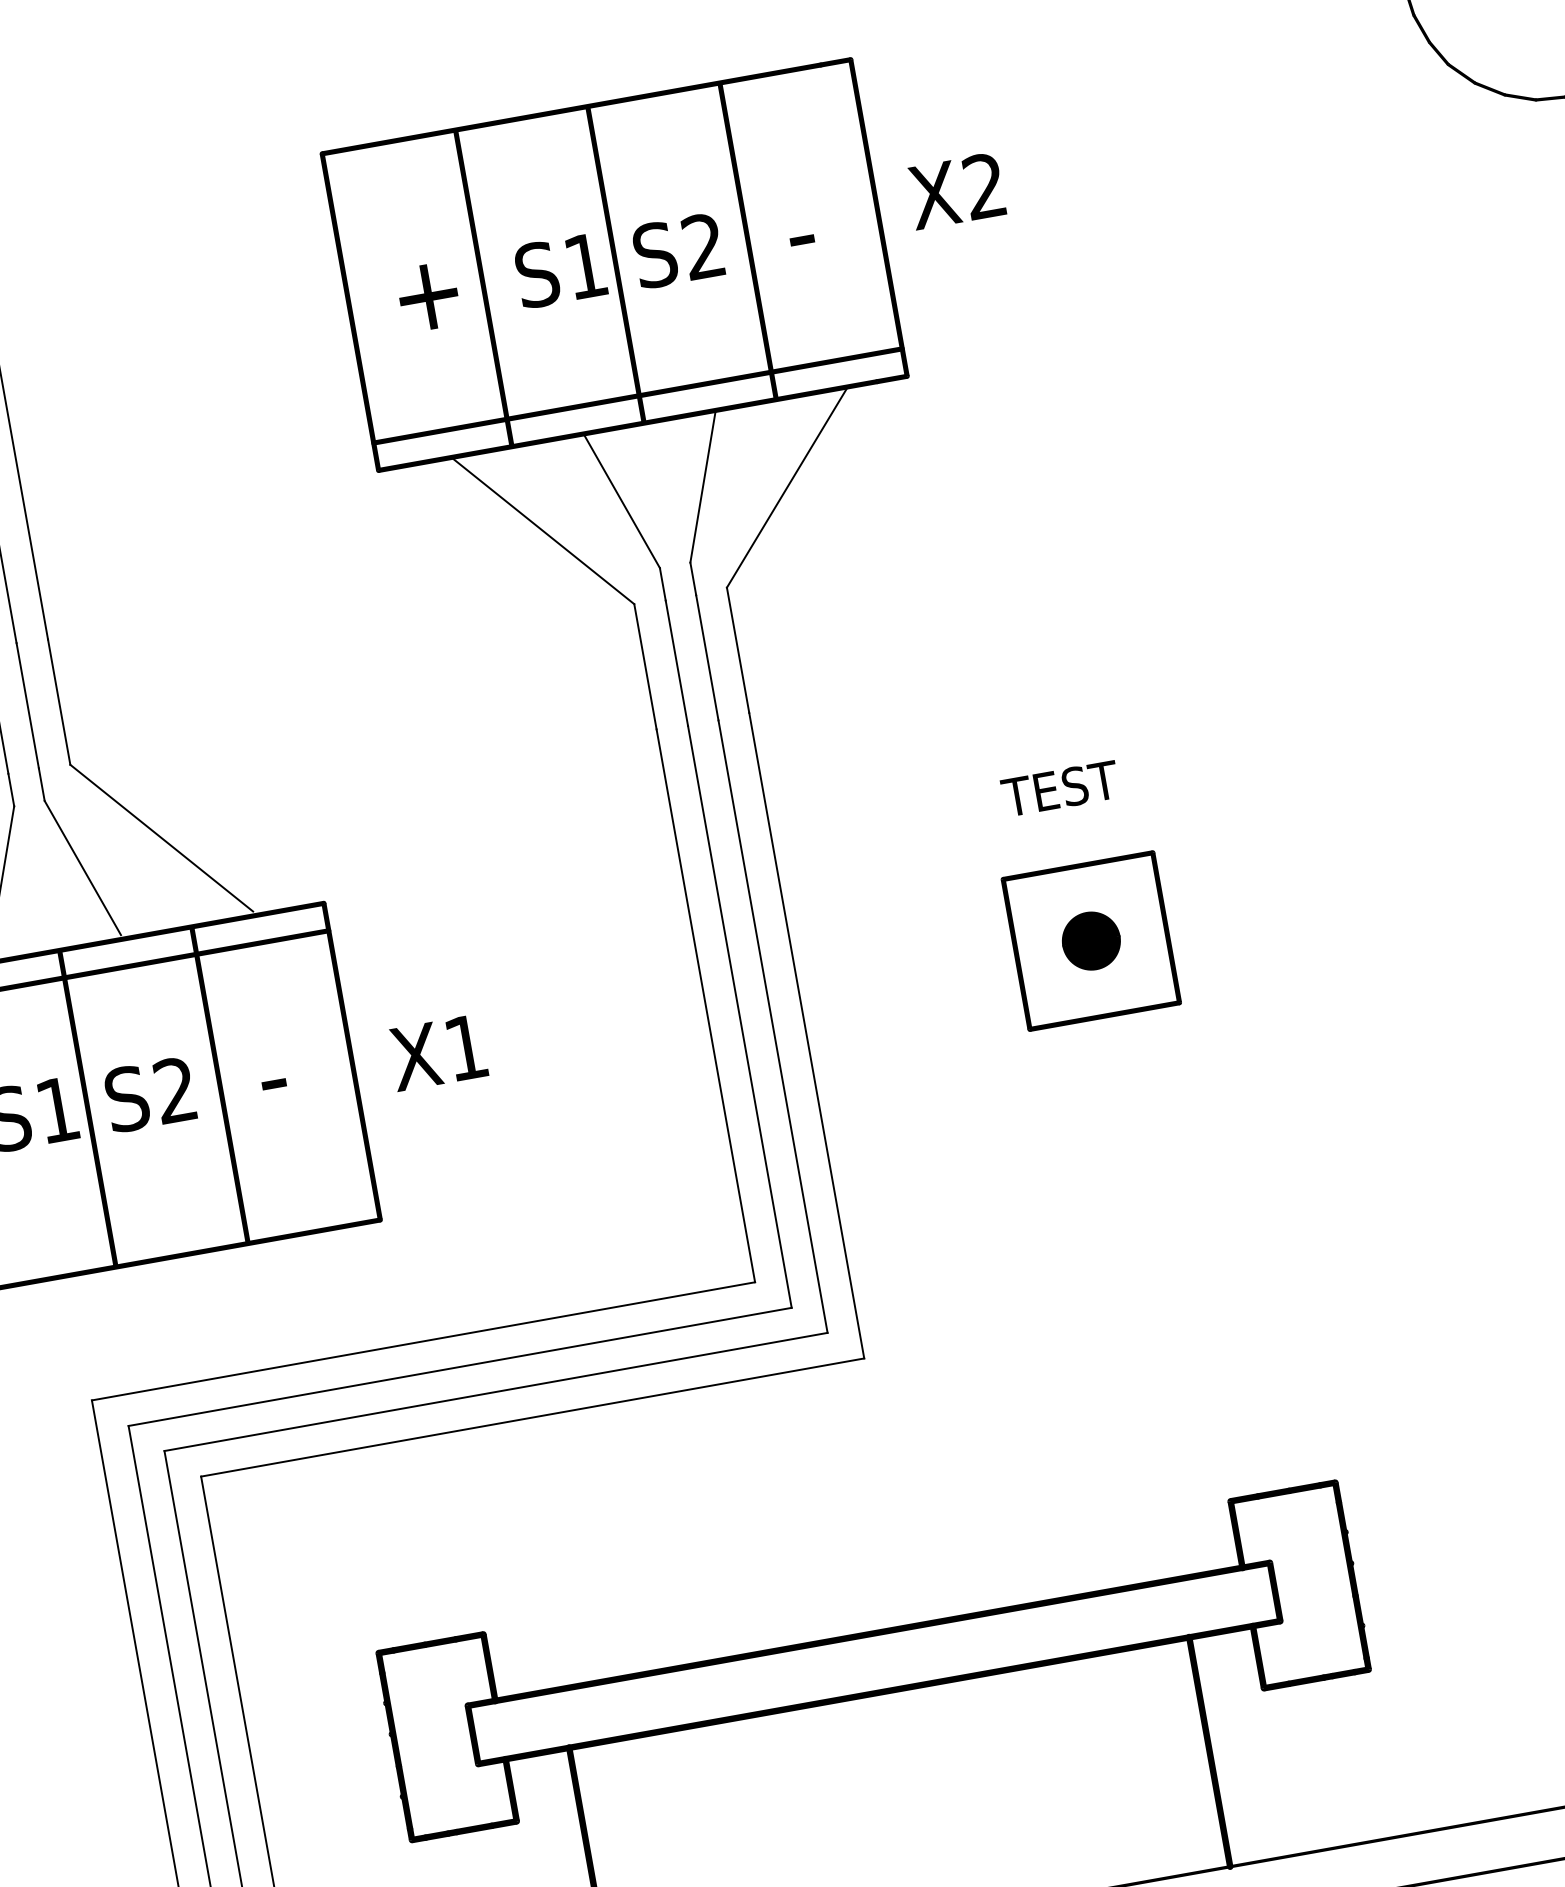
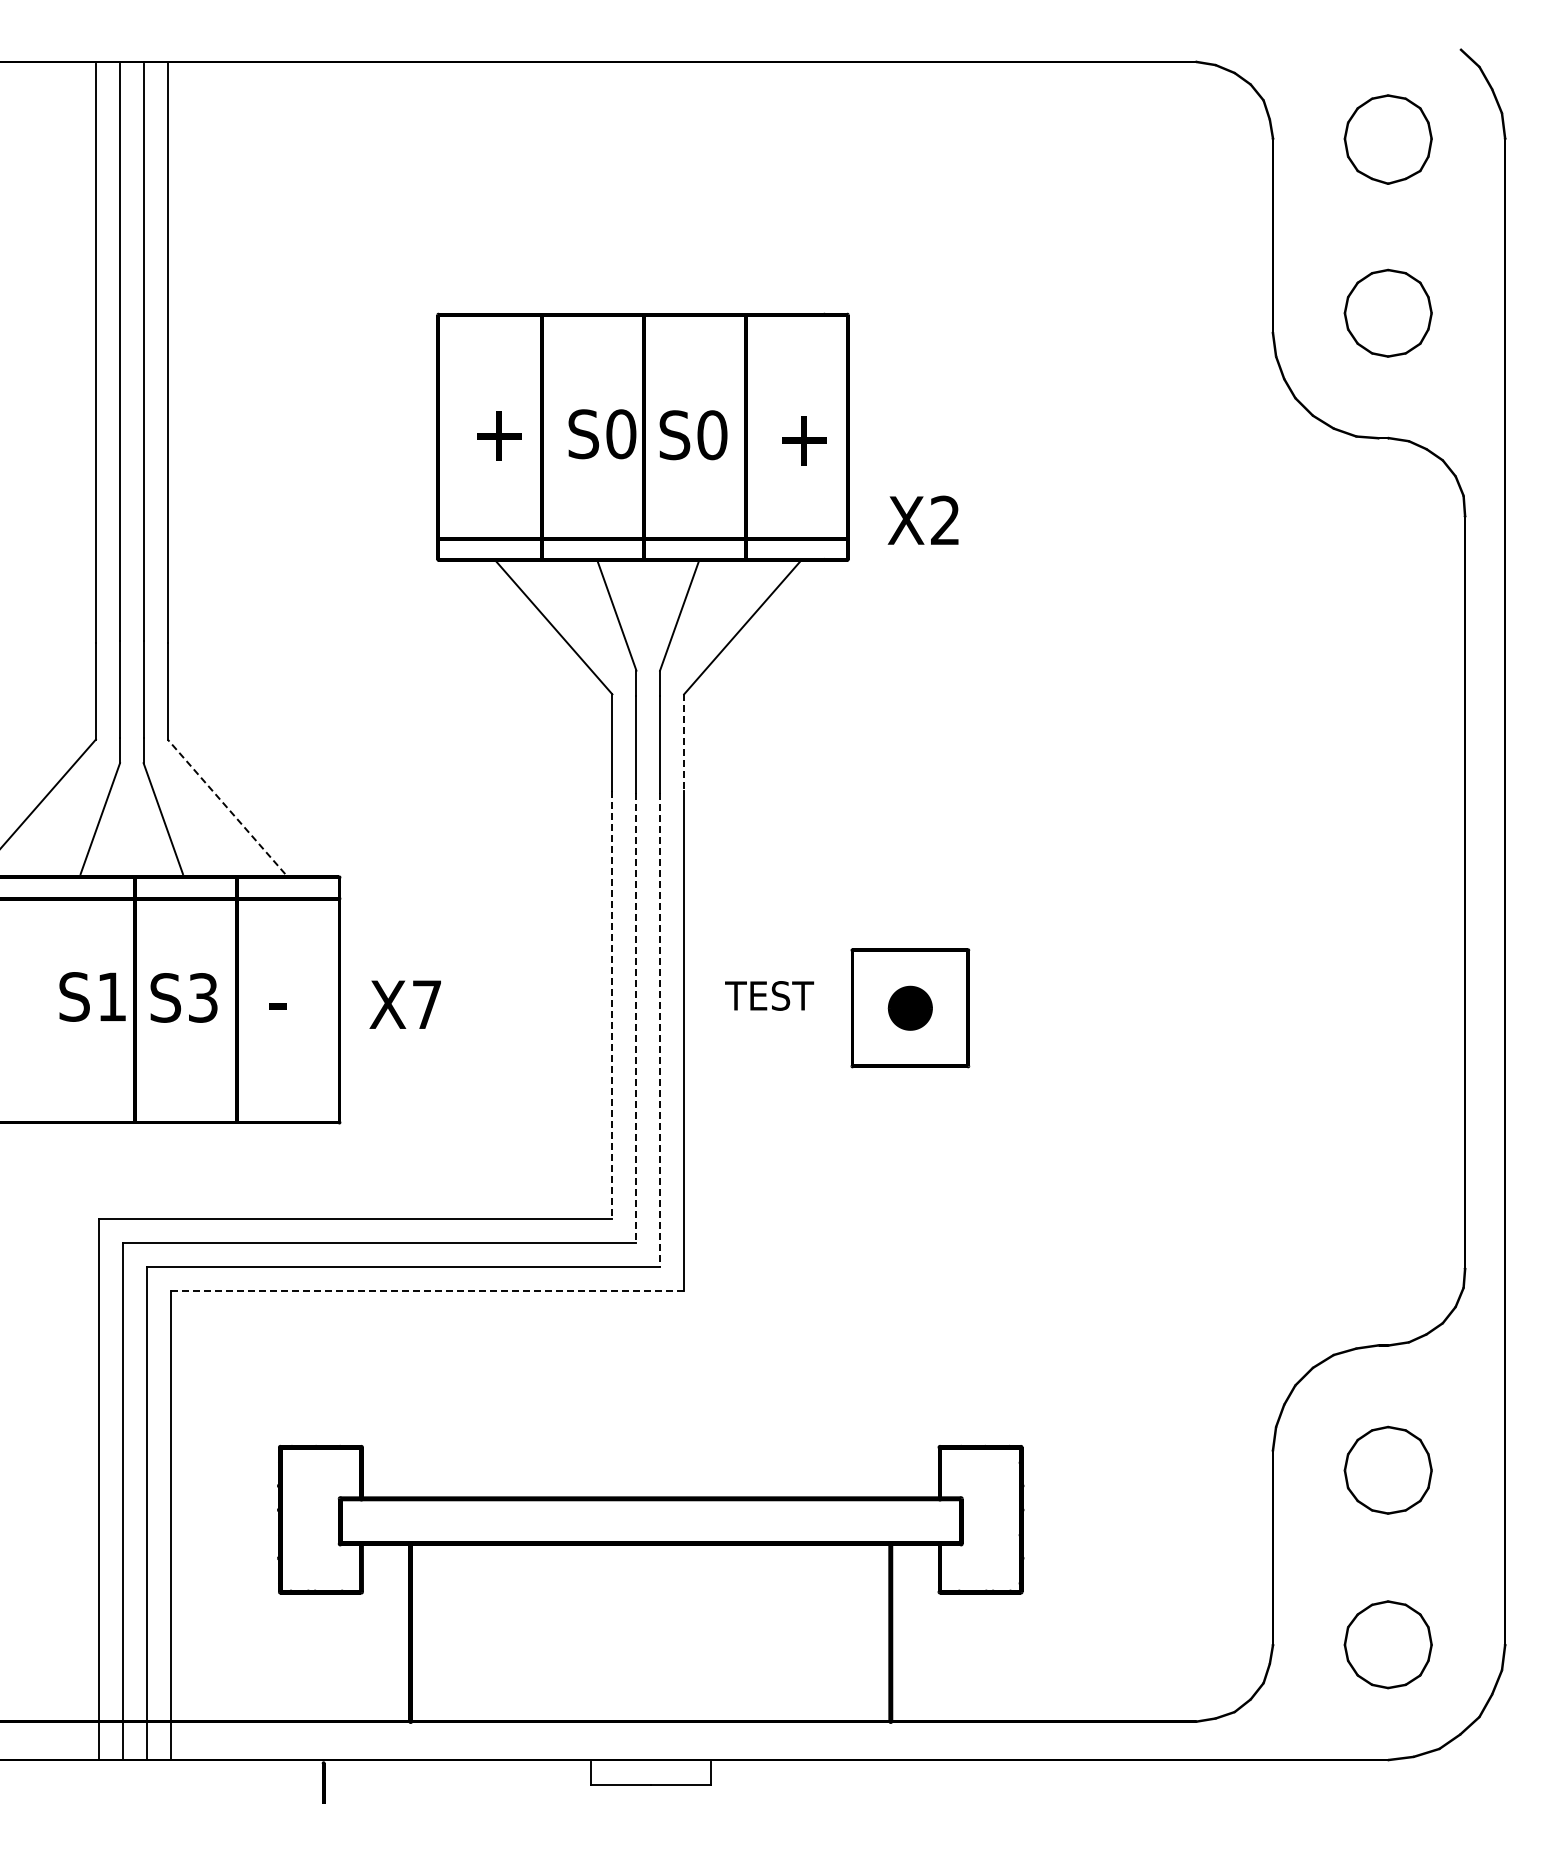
text: (955, 190) -> (922, 519), moved
text: (821, 232) -> (802, 440), - -> +
text: (704, 246) -> (712, 435), S2 -> S0
text: (586, 266) -> (621, 434), S1 -> S0
line: (738, 651) -> (684, 743), solid -> dashed
text: (1060, 788) -> (769, 995), moved
line: (161, 837) -> (226, 806), solid -> dashed
line: (706, 1006) -> (612, 1005), solid -> dashed
line: (739, 1017) -> (636, 1018), solid -> dashed
line: (773, 1027) -> (660, 1030), solid -> dashed
text: (465, 1047) -> (426, 1004), X1 -> X7
text: (174, 1089) -> (202, 997), S2 -> S3
line: (532, 1417) -> (427, 1291), solid -> dashed

